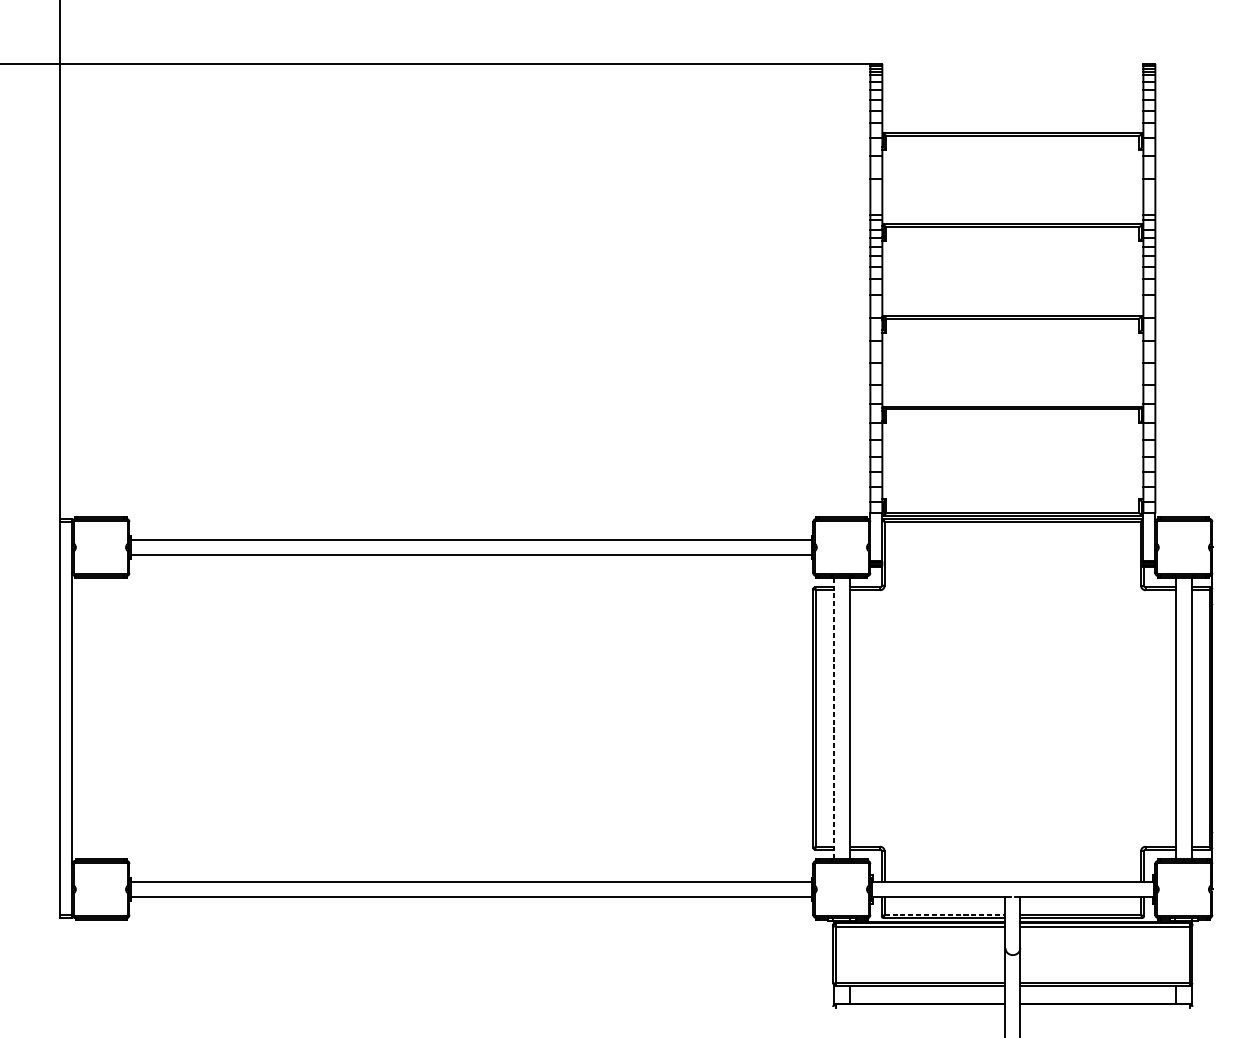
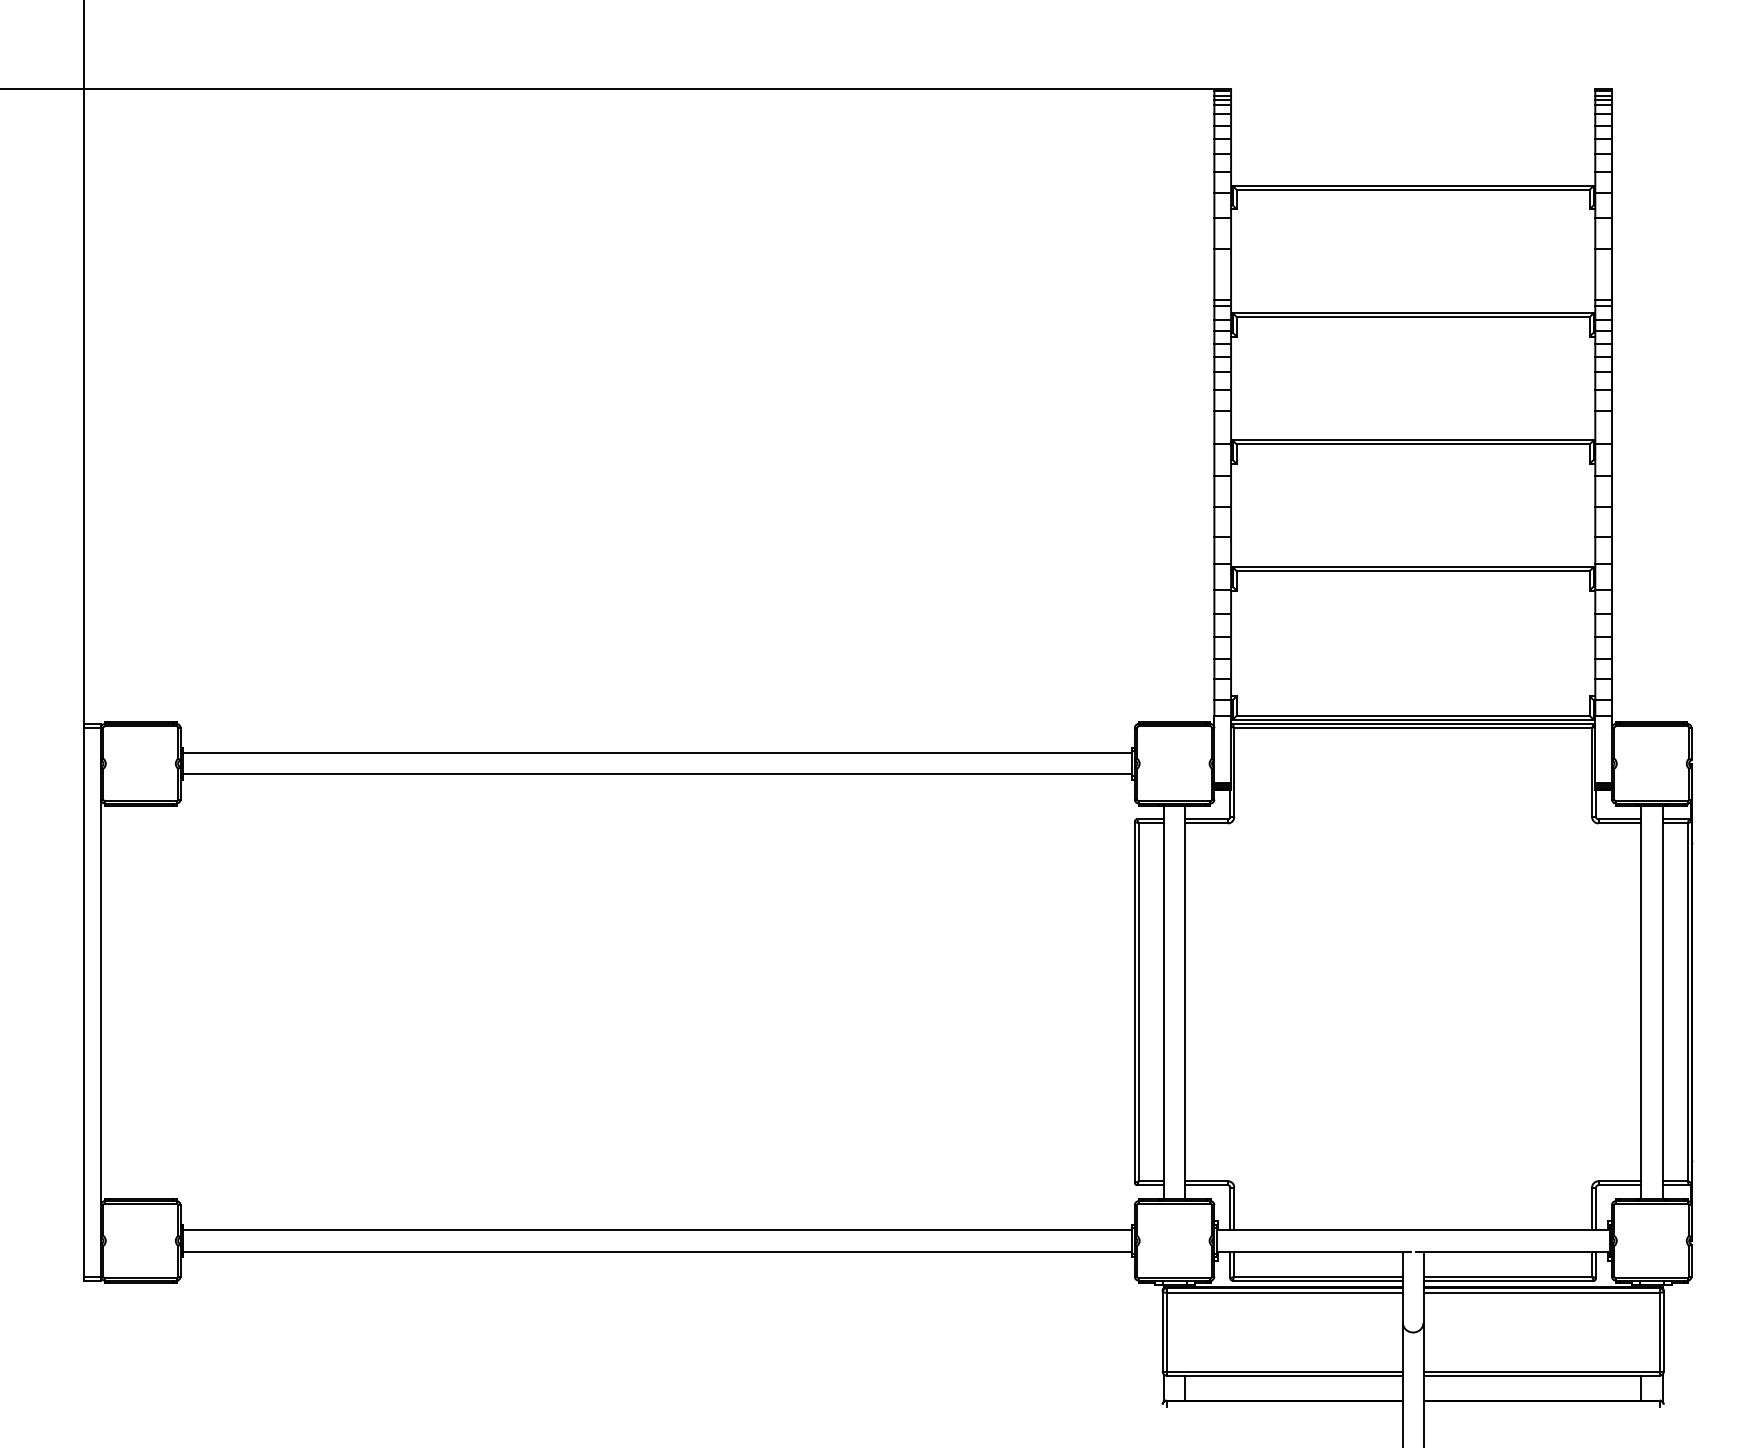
line: (833, 718) -> (1163, 1002), dashed -> solid
line: (945, 914) -> (1319, 1276), dashed -> solid

